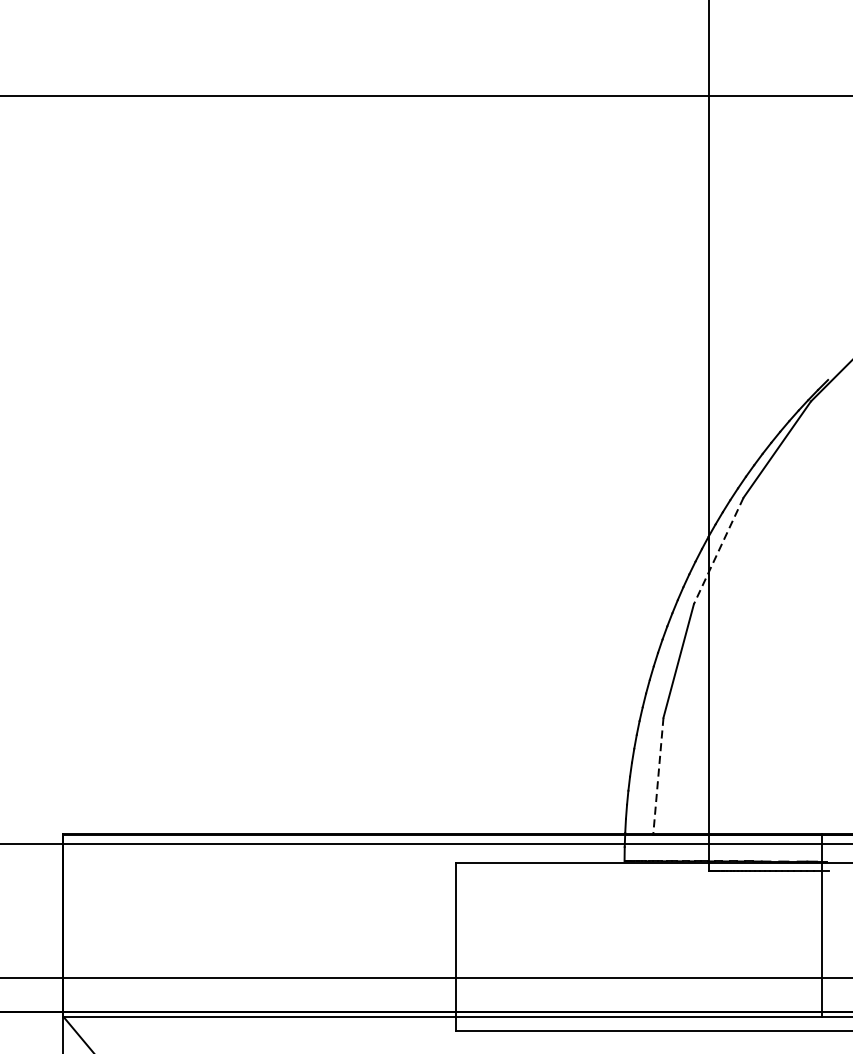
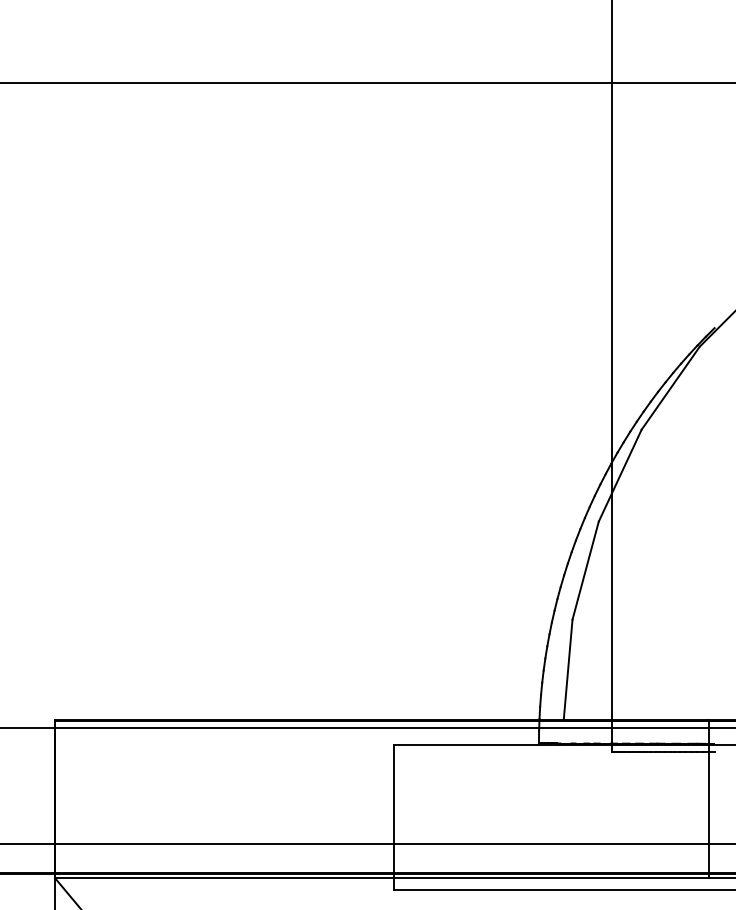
line: (719, 550) -> (620, 475), dashed -> solid
line: (658, 776) -> (568, 670), dashed -> solid

